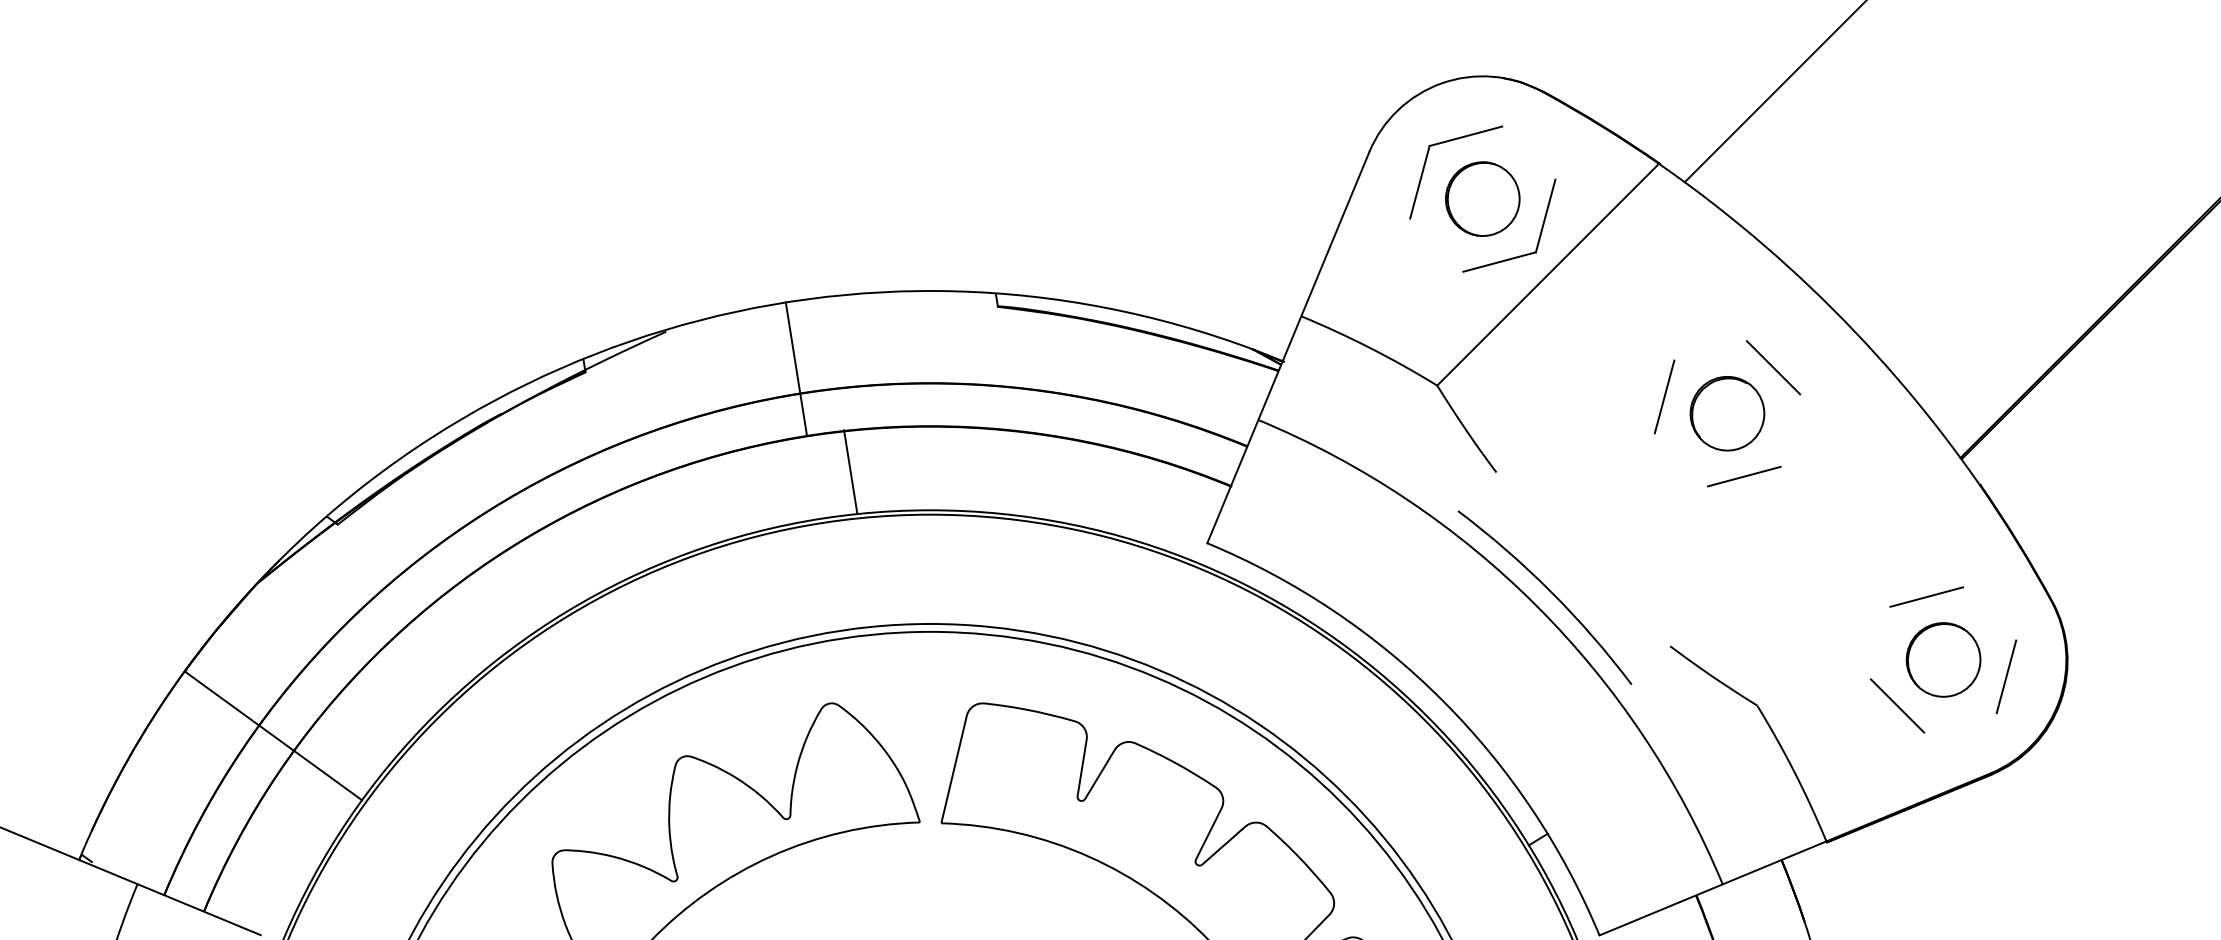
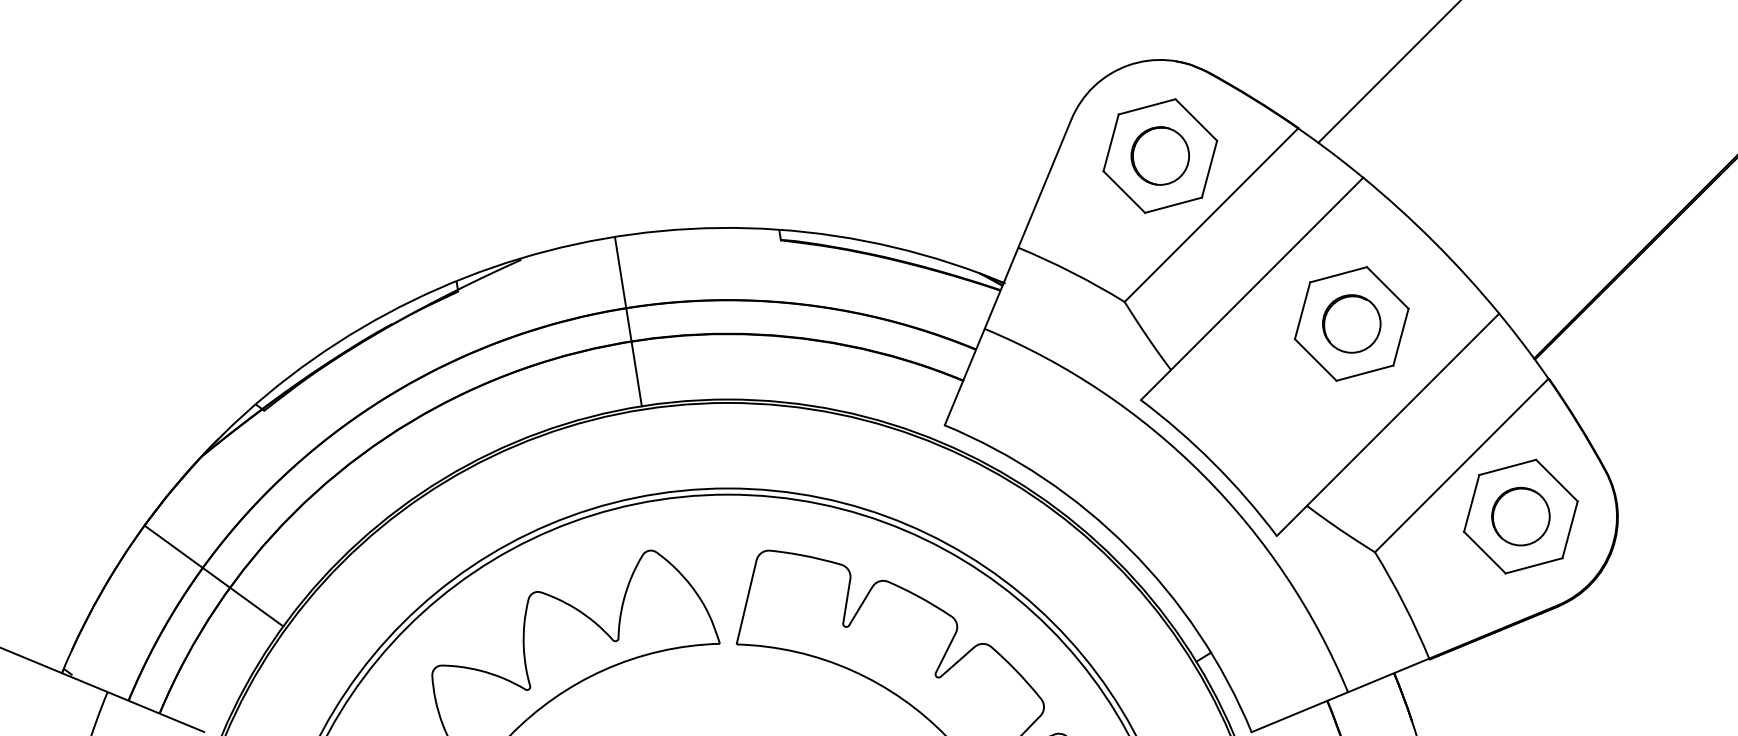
line: (1528, 152) -> (1196, 119), added
line: (1436, 244) -> (1124, 191), added
line: (1710, 350) -> (1338, 274), added
line: (1600, 368) -> (1252, 288), added
line: (1790, 430) -> (1401, 337), added
line: (1681, 459) -> (1315, 359), added
line: (850, 471) -> (636, 373), moved
line: (1773, 542) -> (1387, 424), added
line: (1867, 594) -> (1461, 465), added
line: (1989, 613) -> (1556, 480), added
line: (1880, 642) -> (1471, 502), added
line: (1960, 722) -> (1534, 565), added

